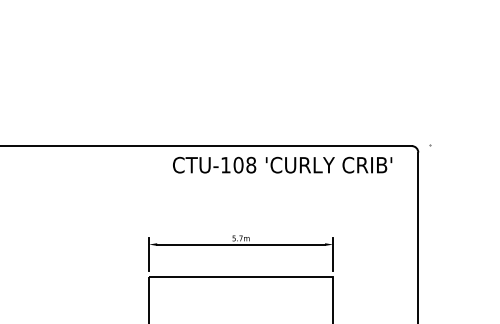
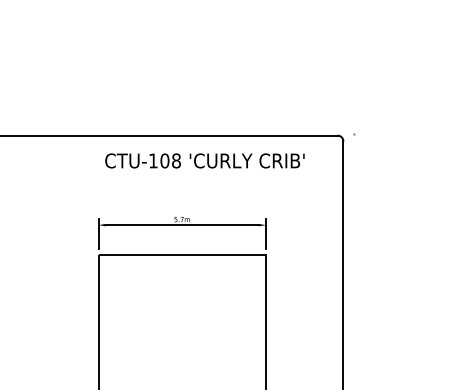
text: (282, 164) -> (204, 160), moved

